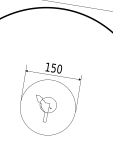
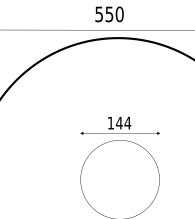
text: (56, 68) -> (123, 122), 150 -> 144
part: (45, 109) -> (116, 182), removed

